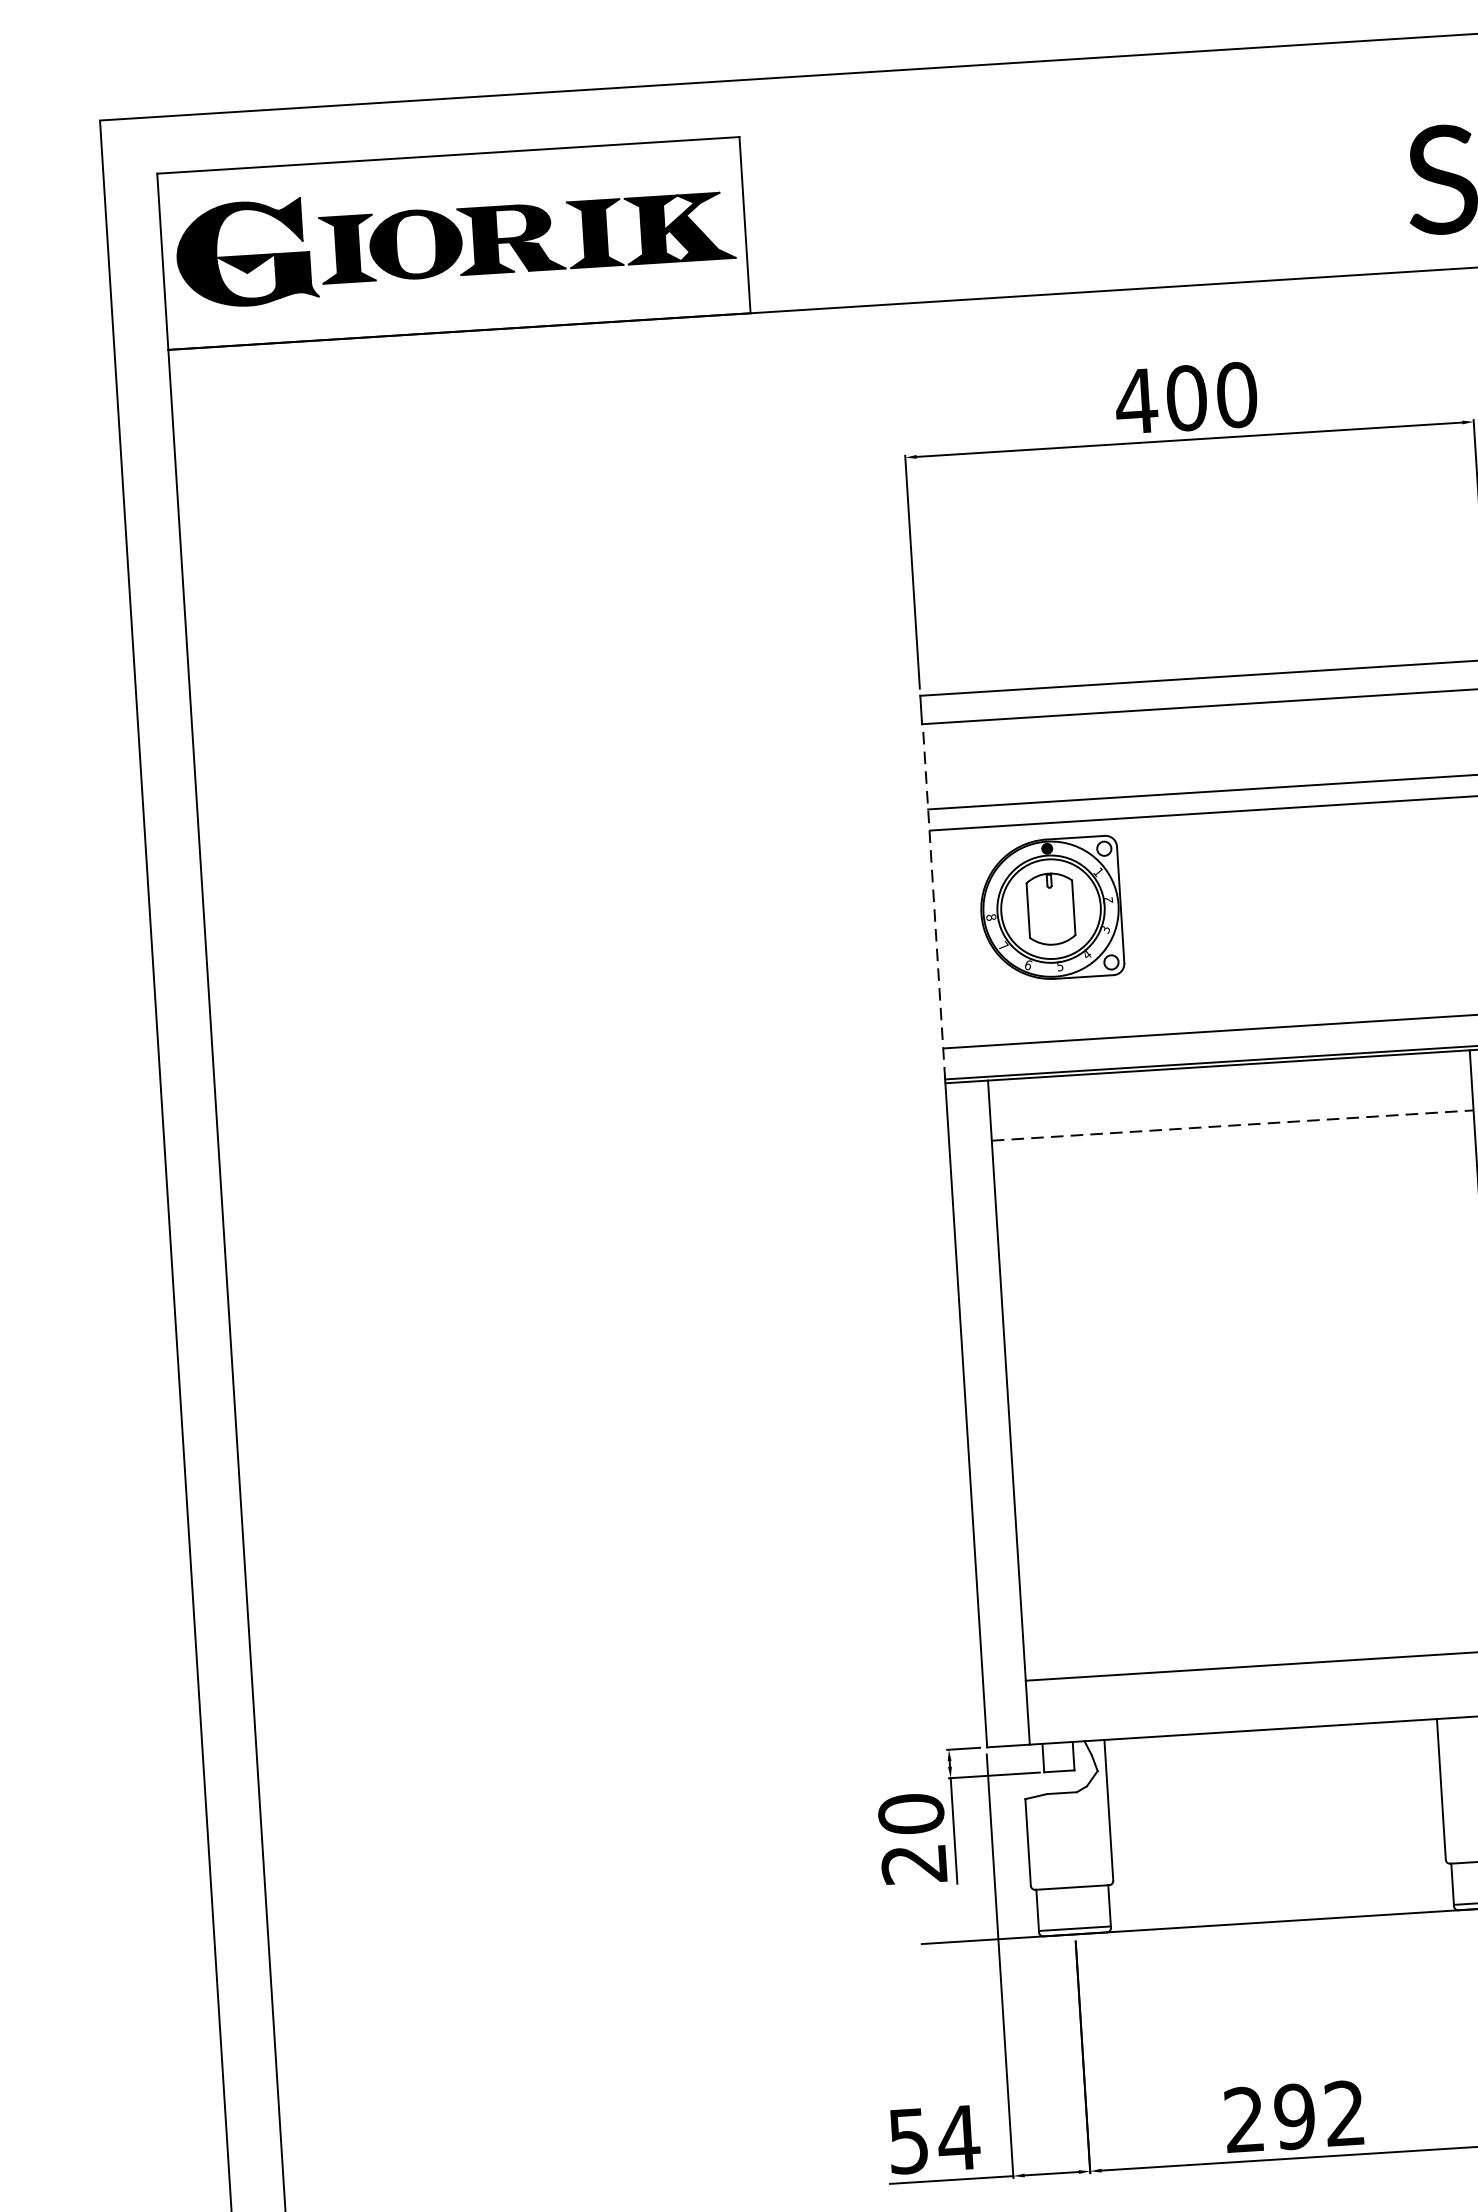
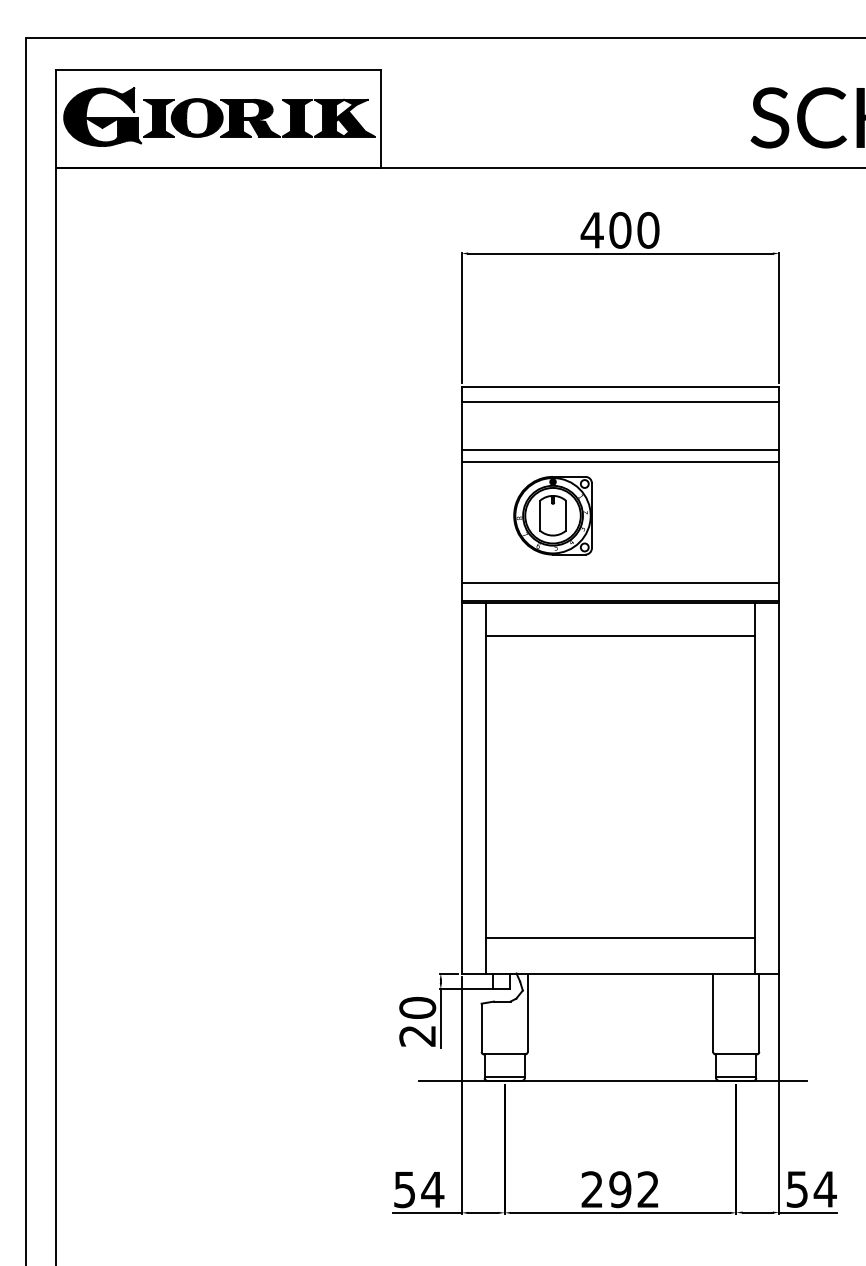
line: (934, 901) -> (462, 501), dashed -> solid
part: (1050, 908) -> (552, 515), moved
line: (1232, 1125) -> (620, 636), dashed -> solid

